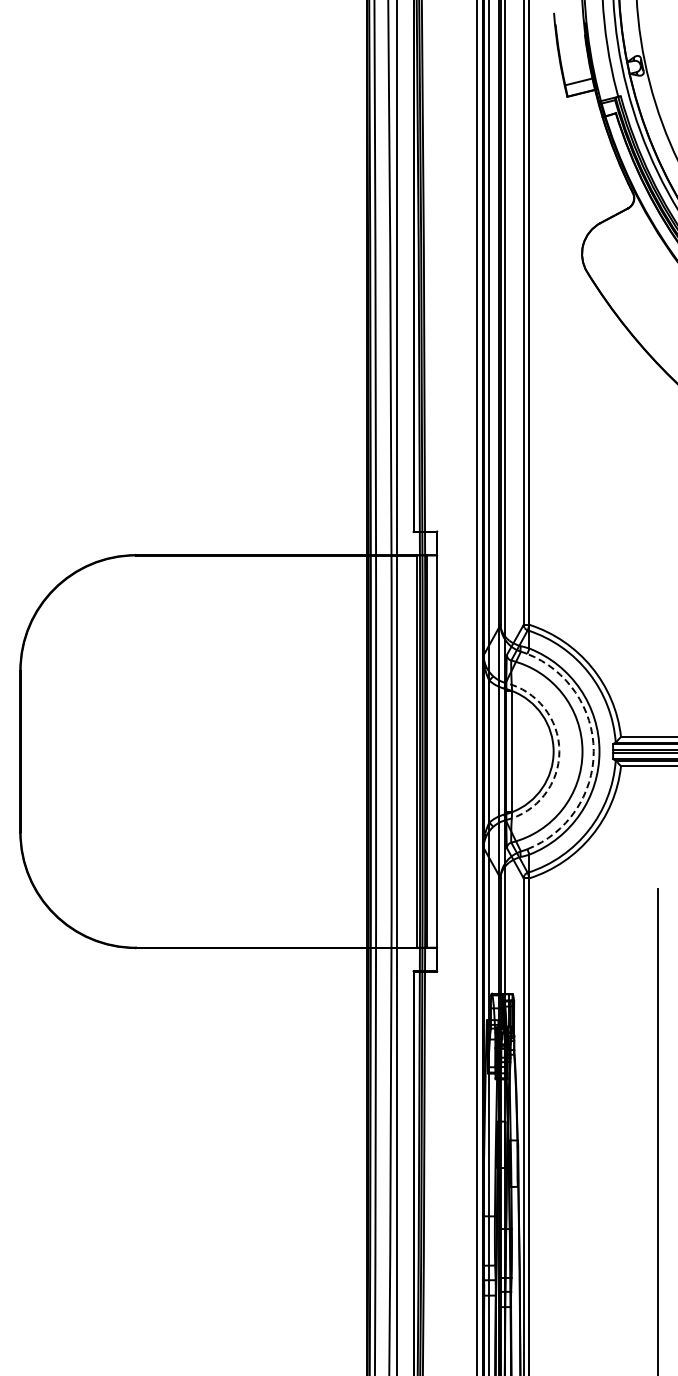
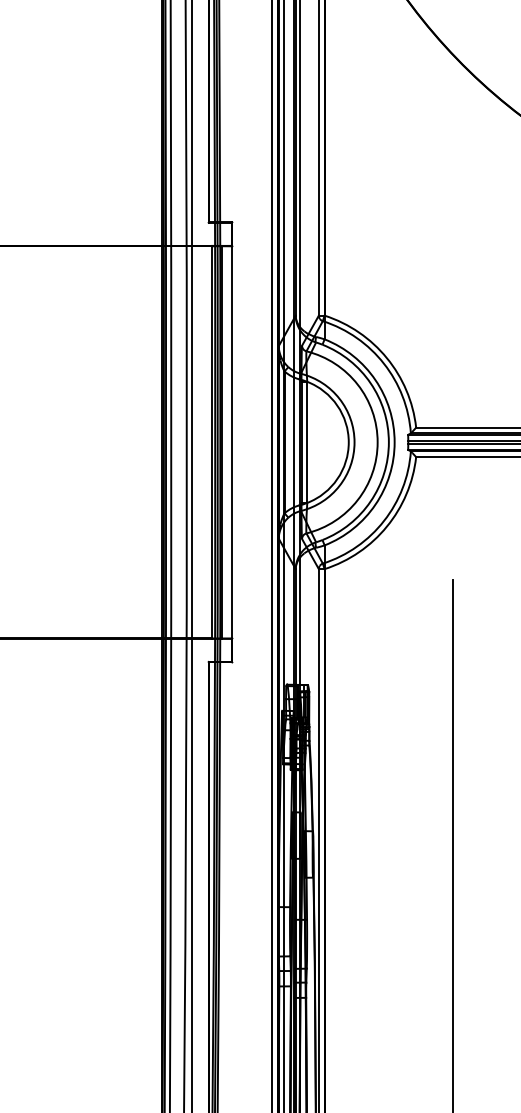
arc: (559, 751) -> (354, 442), dashed -> solid
arc: (593, 751) -> (388, 442), dashed -> solid

